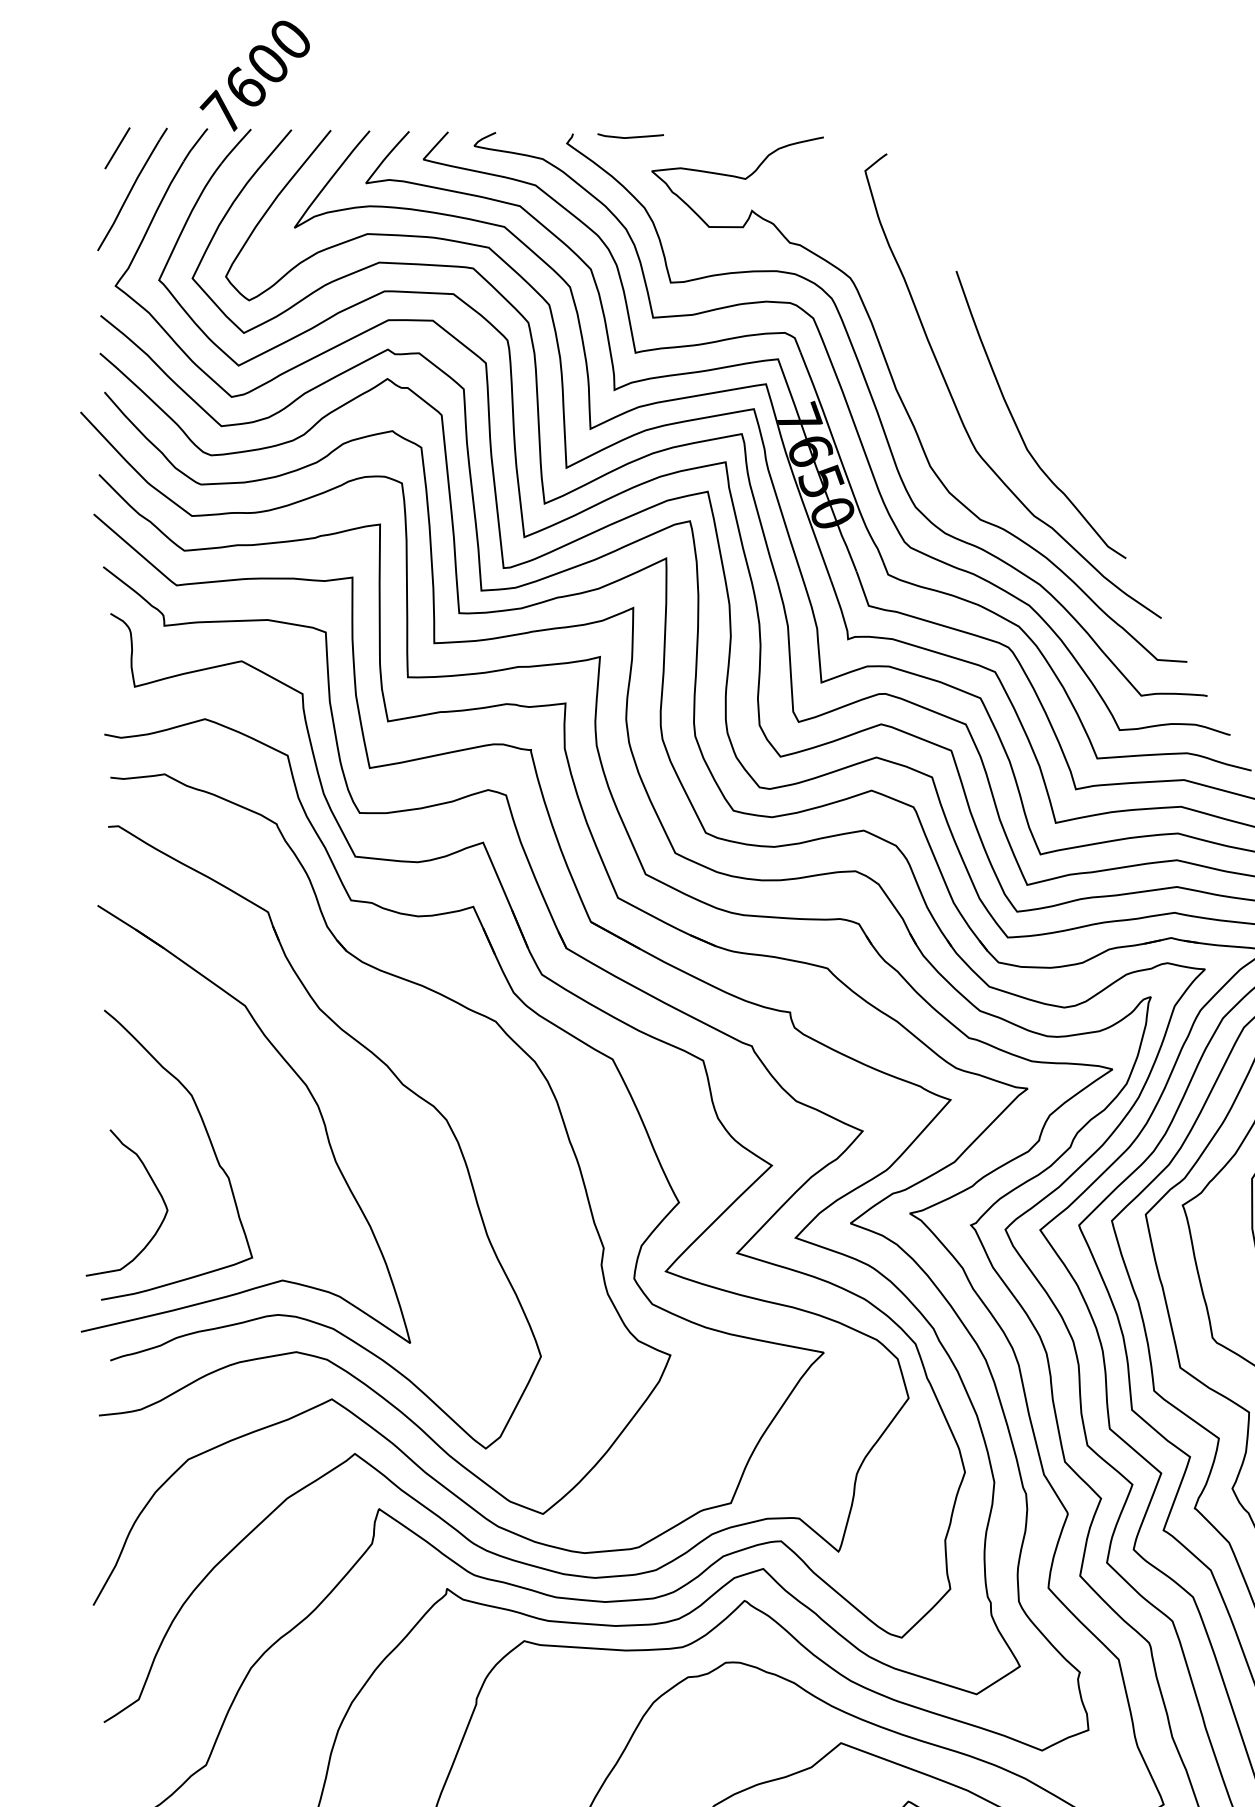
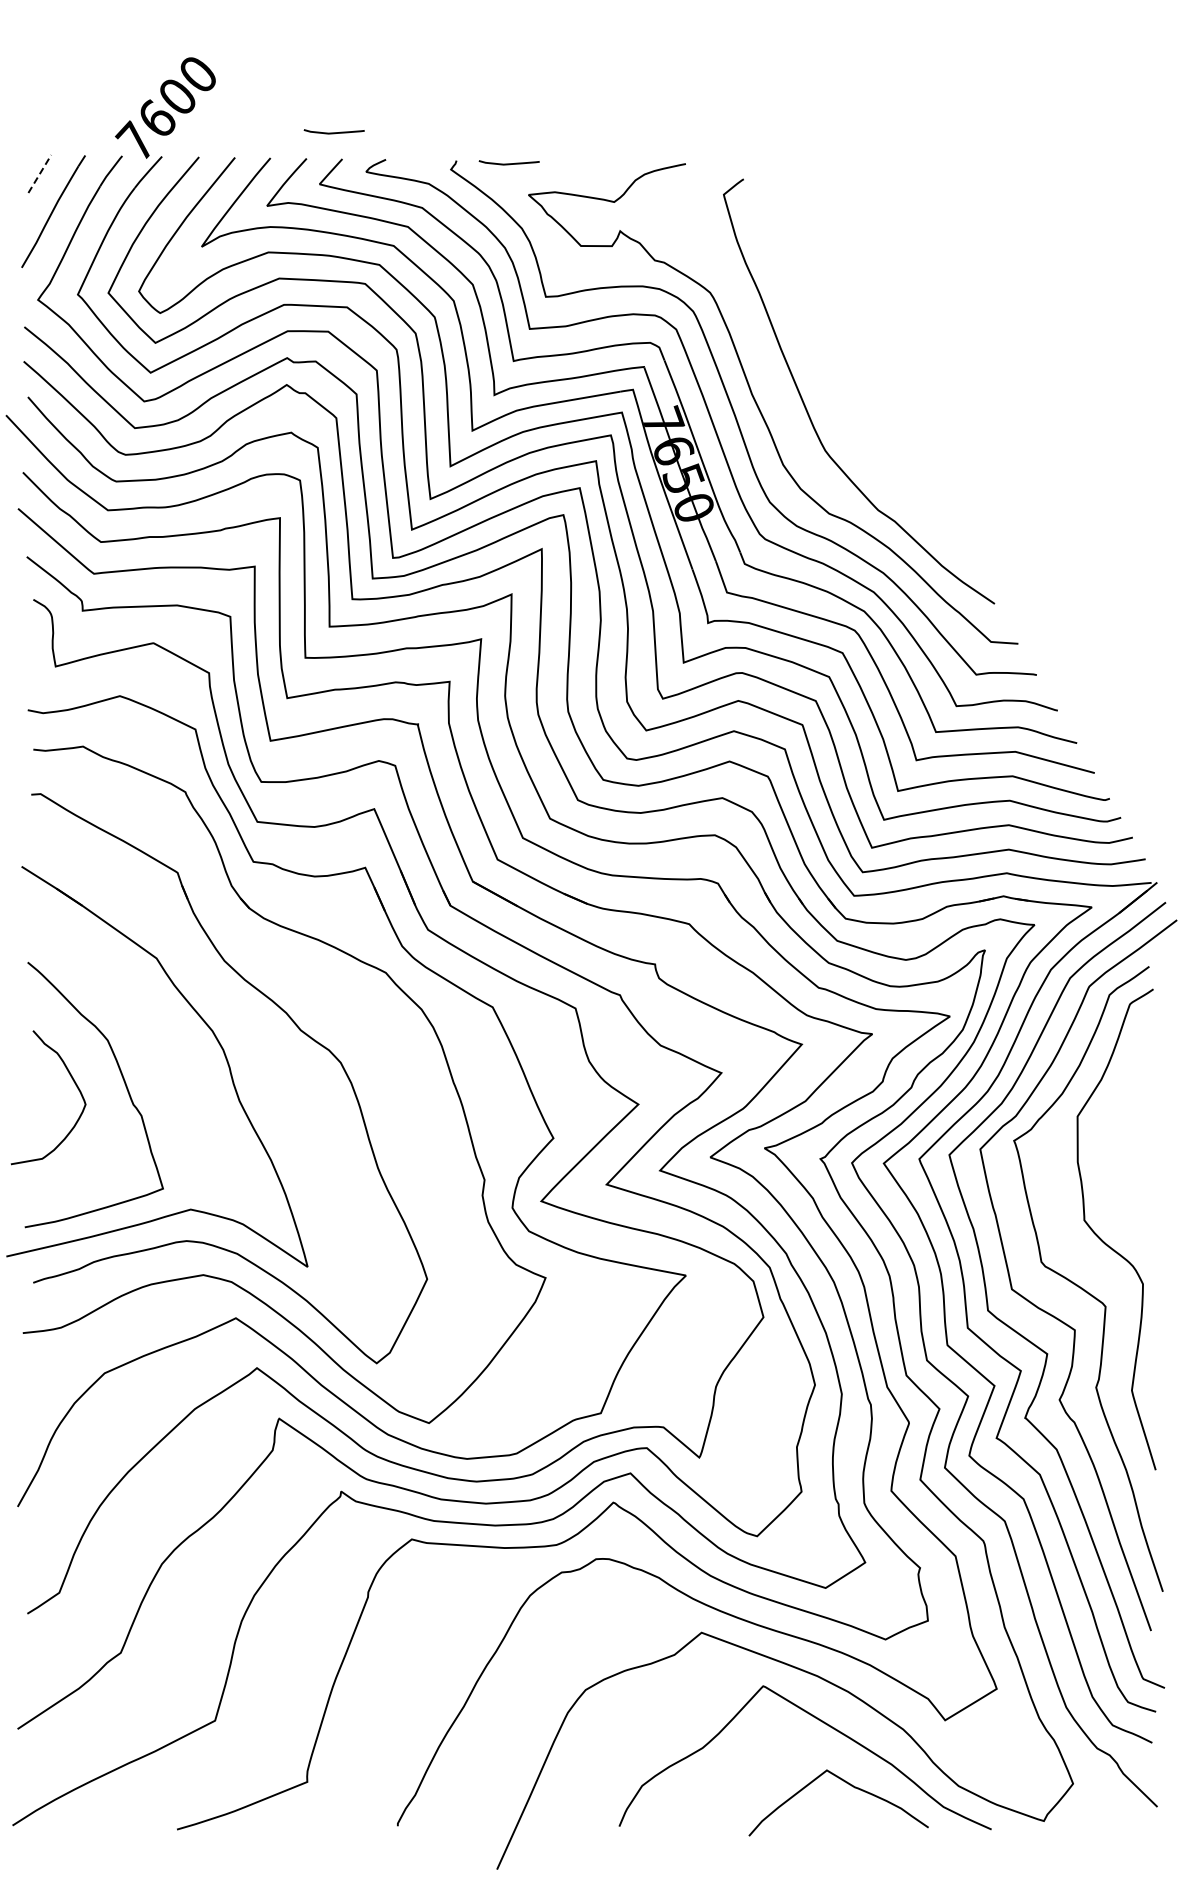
curve: (438, 102) -> (333, 132), added
line: (118, 147) -> (40, 173), solid -> dashed
curve: (1018, 426) -> (863, 428), removed
curve: (153, 1184) -> (72, 1080), moved

